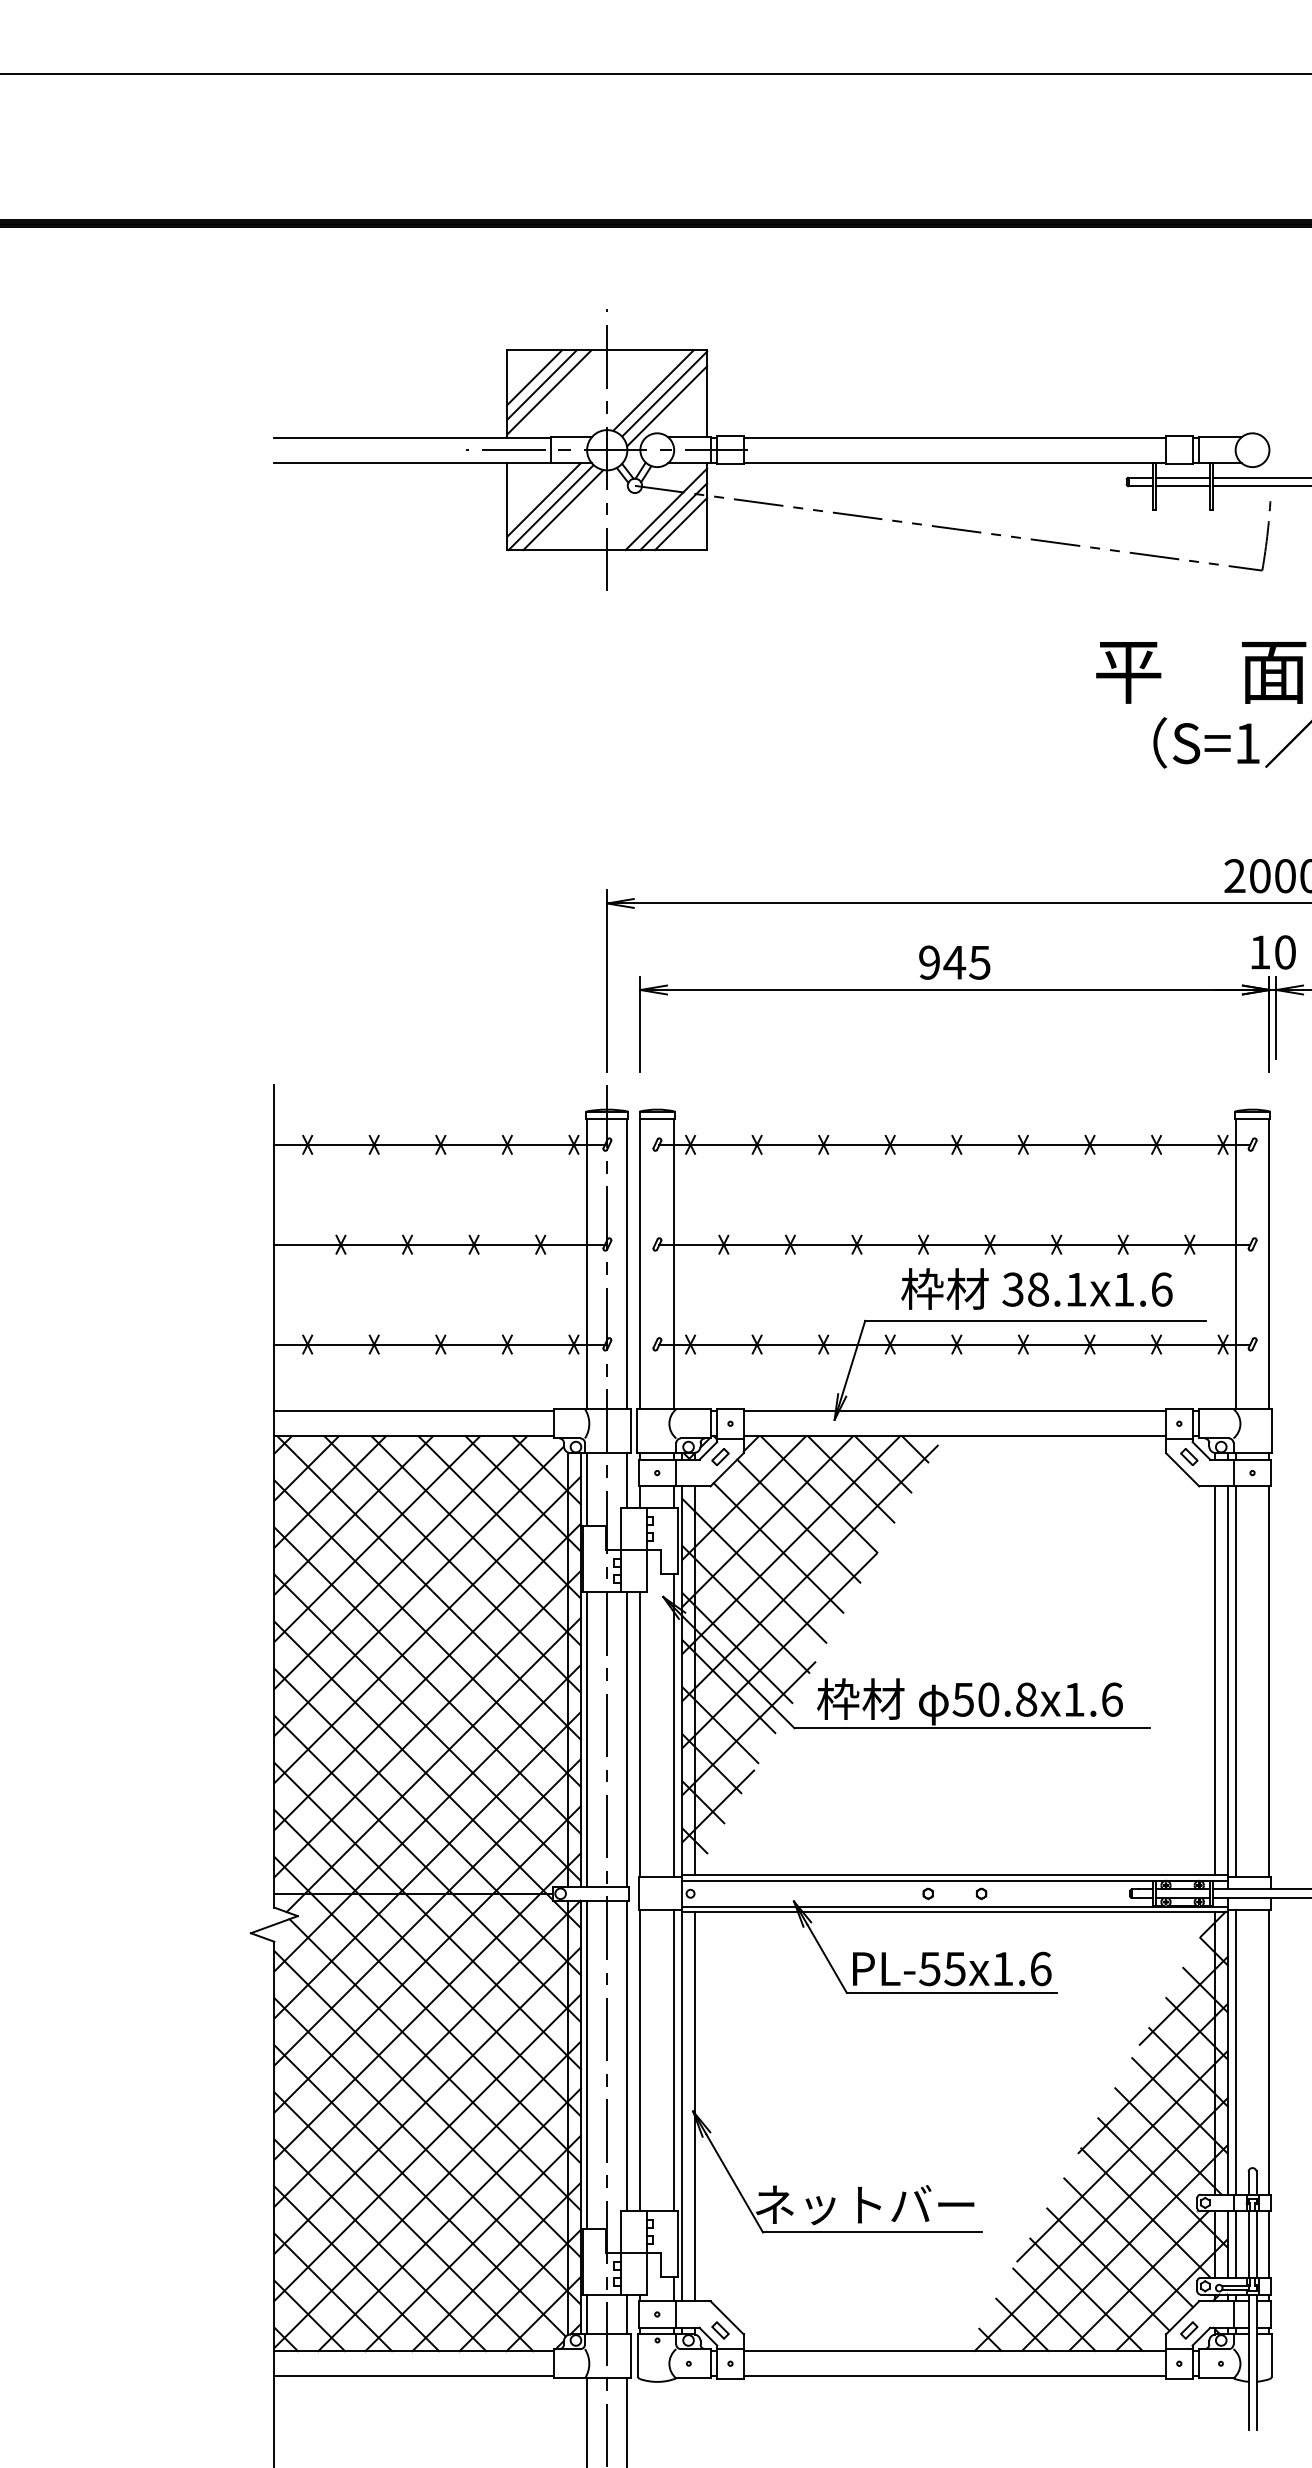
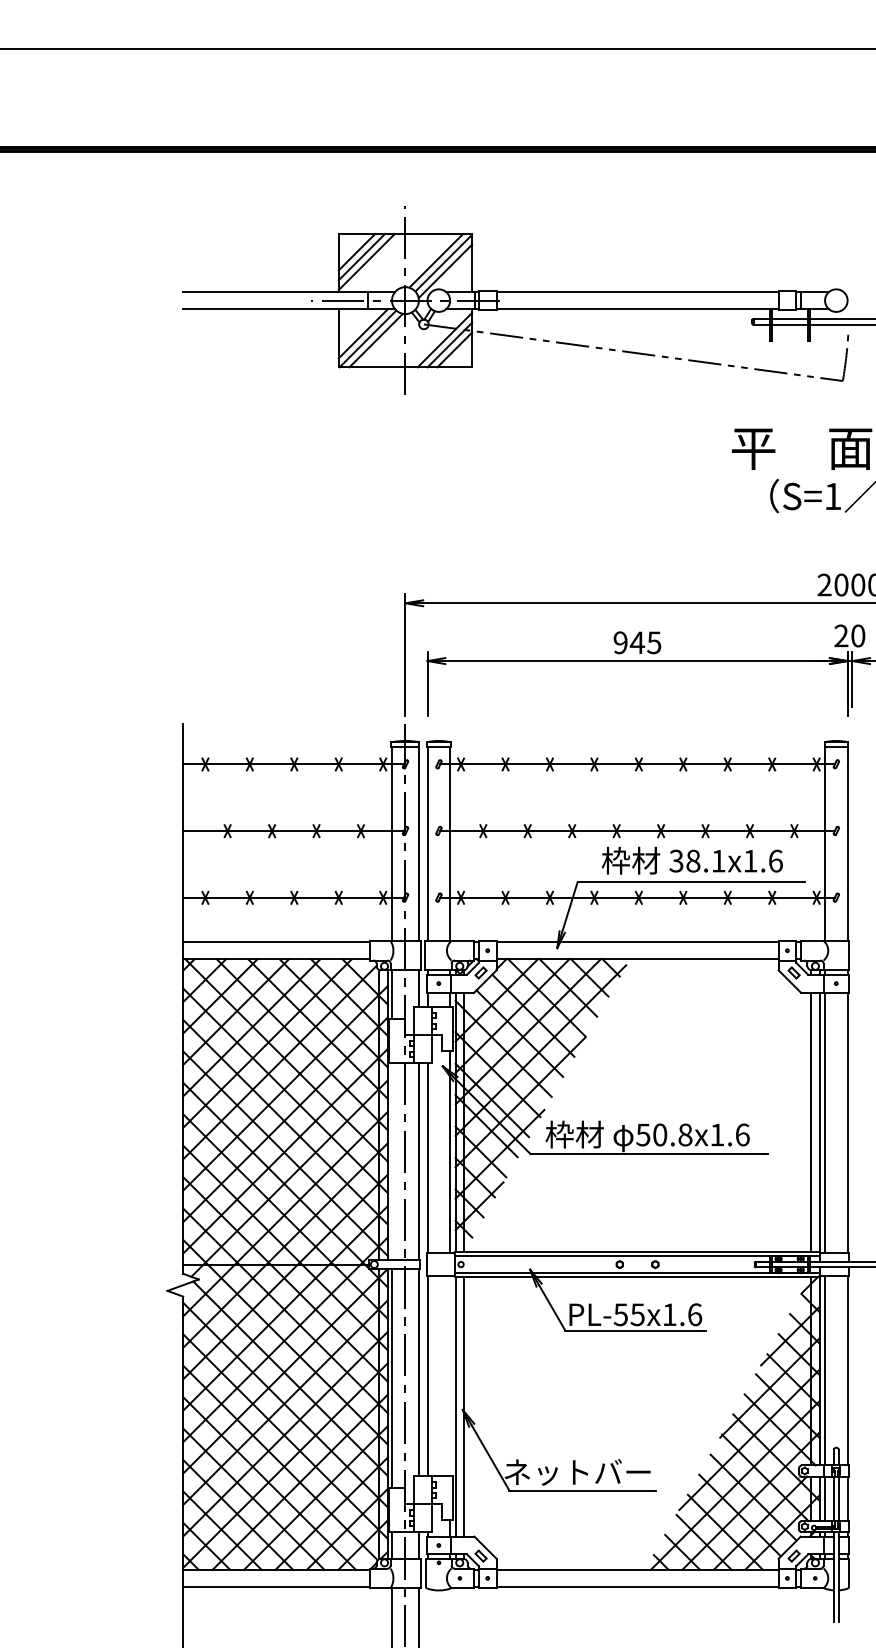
text: (1260, 951) -> (841, 635), 10 -> 20
line: (587, 1737) -> (392, 1160), removed
line: (674, 2059) -> (450, 1375), removed

